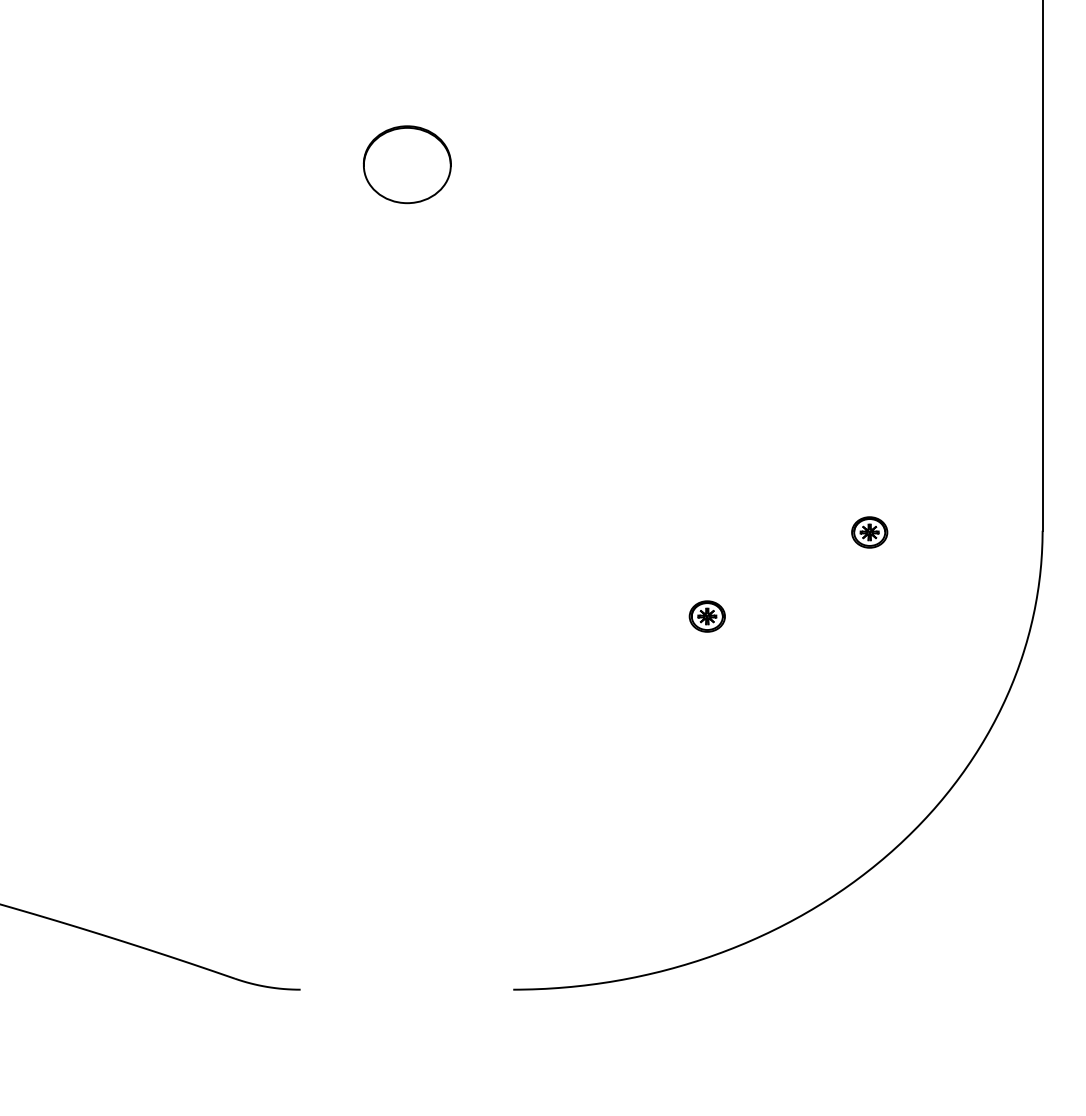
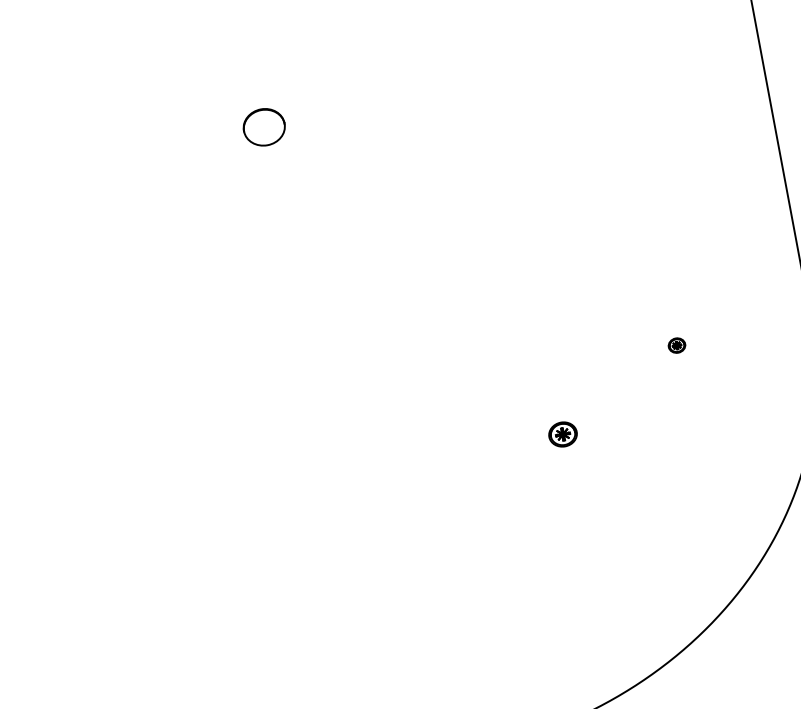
part: (406, 164) -> (263, 127), size x0.6
part: (869, 532) -> (676, 345), size x0.6

